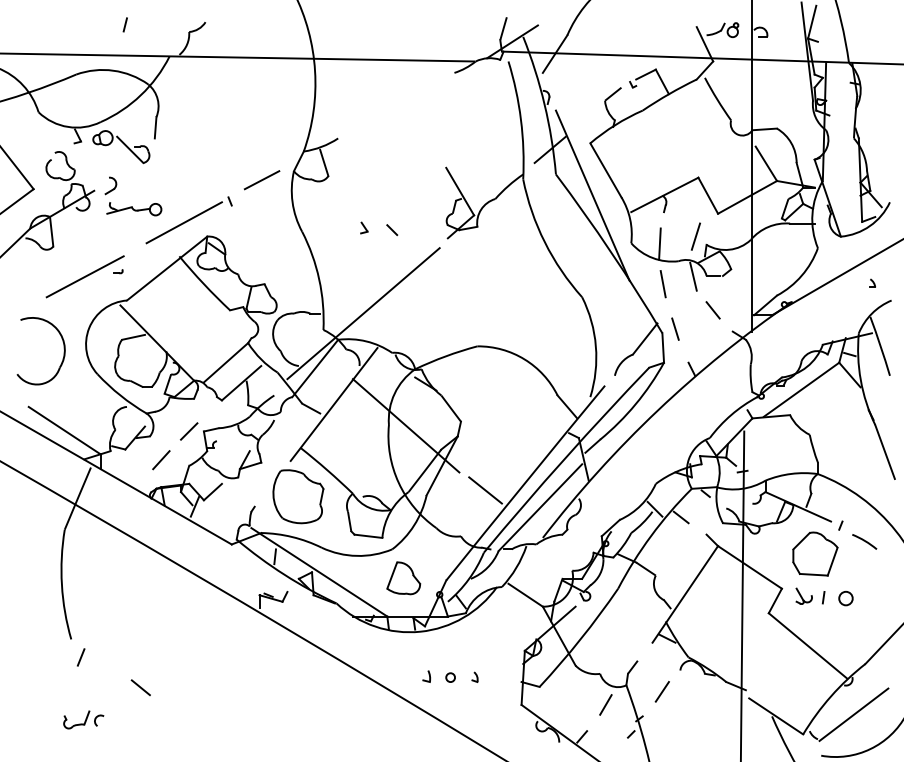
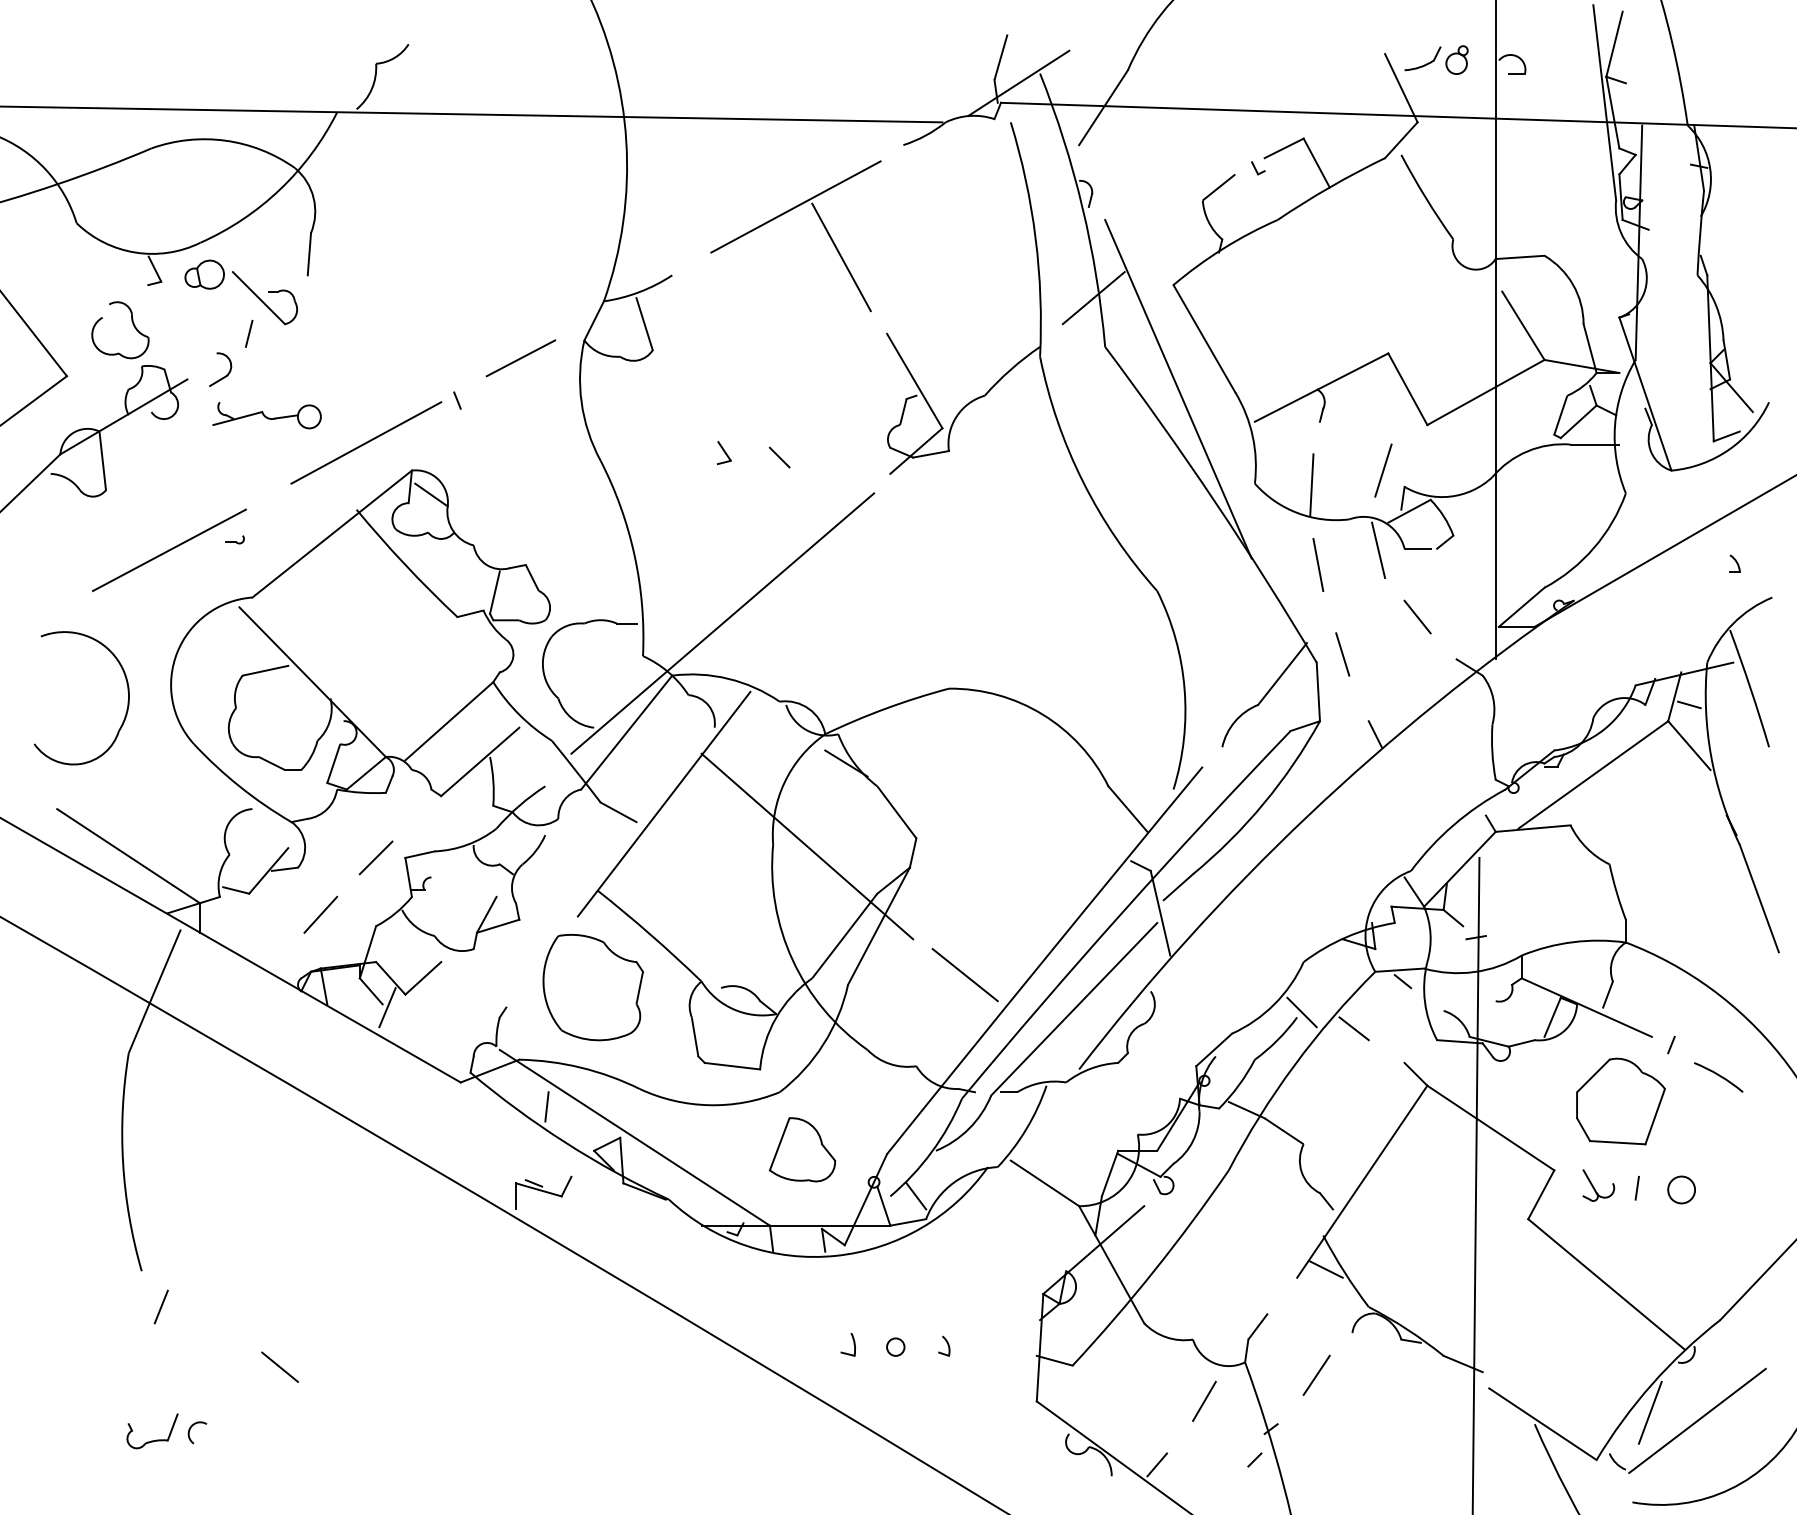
line: (124, 24) -> (247, 333), moved
part: (394, 108) -> (784, 215), added
line: (829, 710) -> (1648, 1412), added

